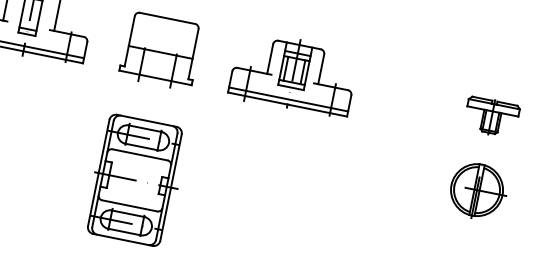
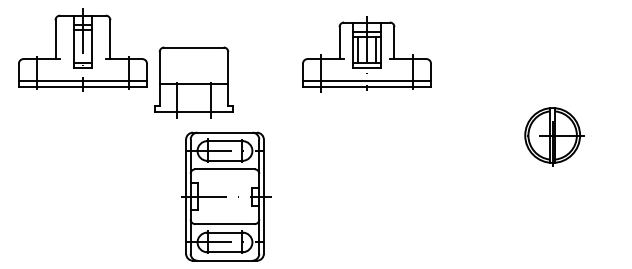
part: (160, 50) -> (193, 82), moved
part: (491, 117) -> (580, 57), removed
part: (478, 191) -> (554, 136), moved

